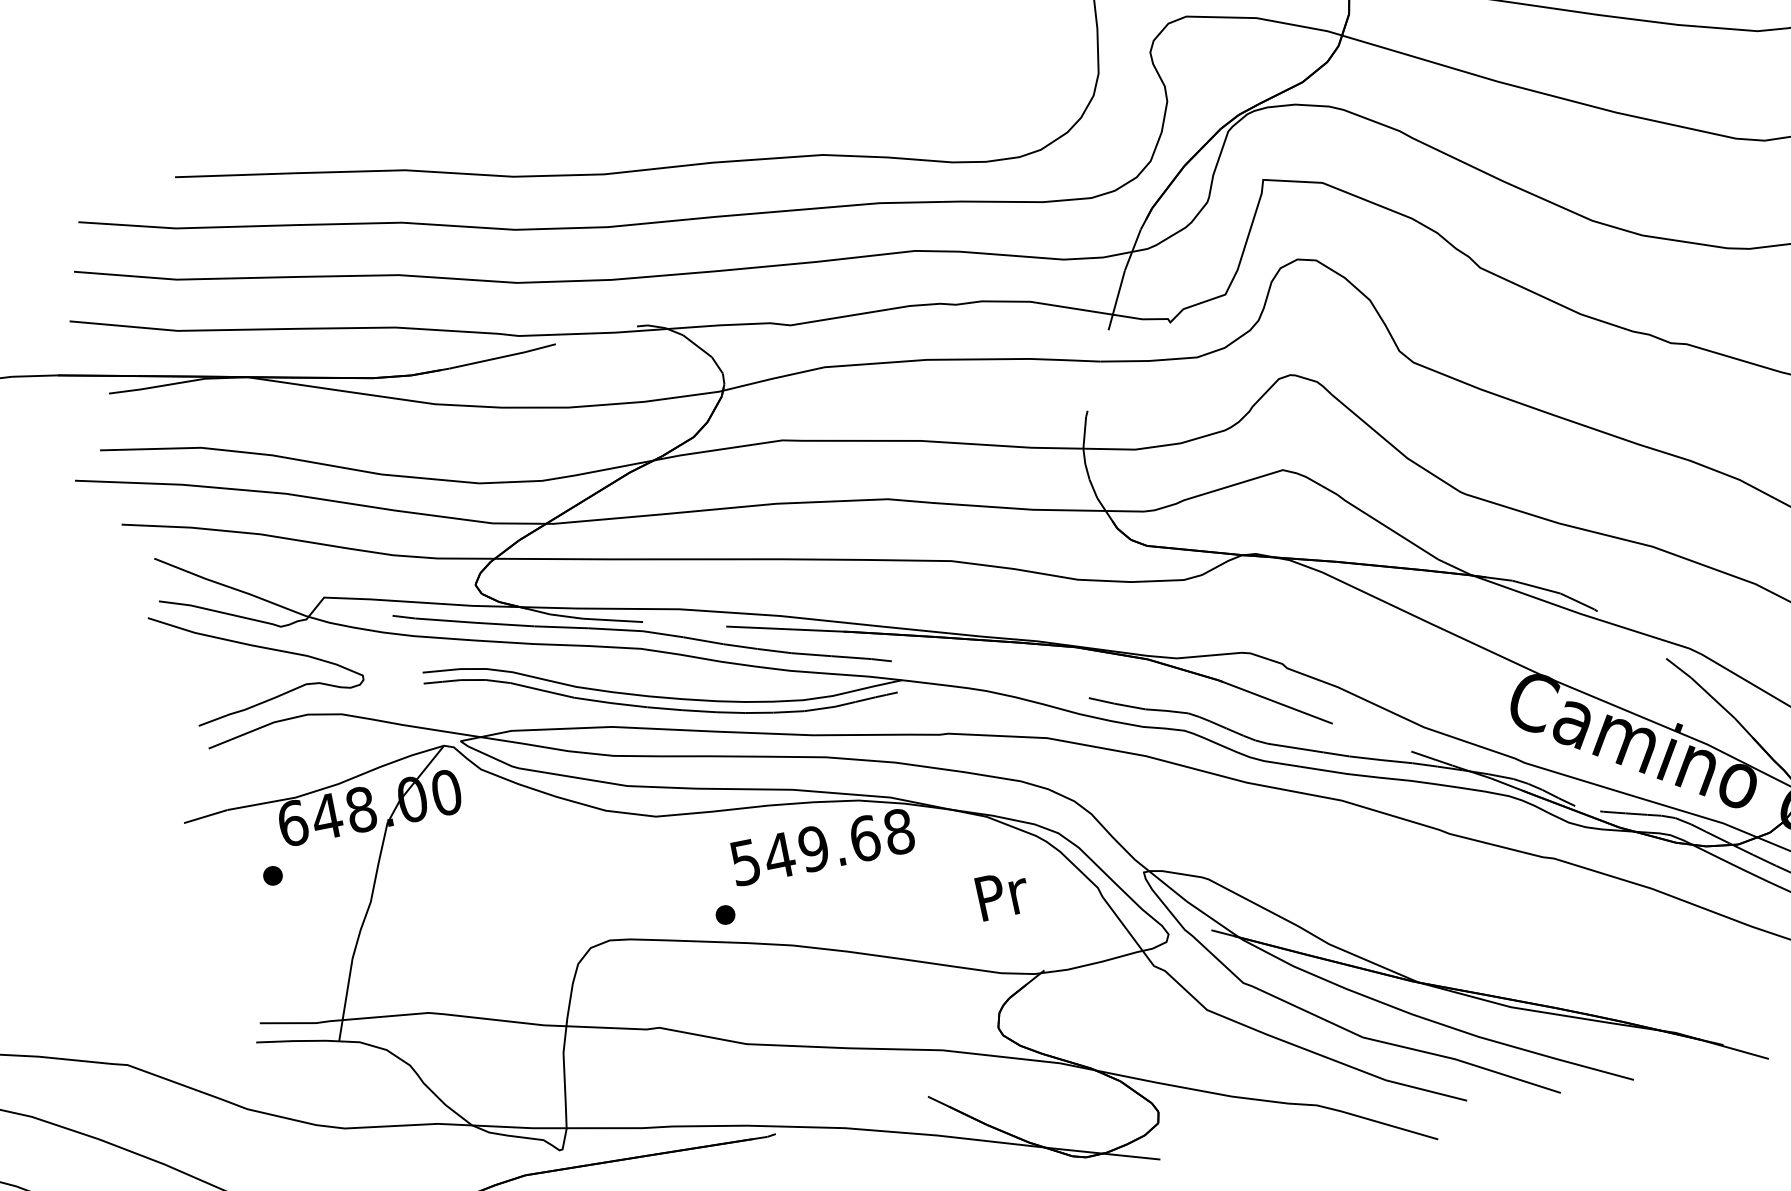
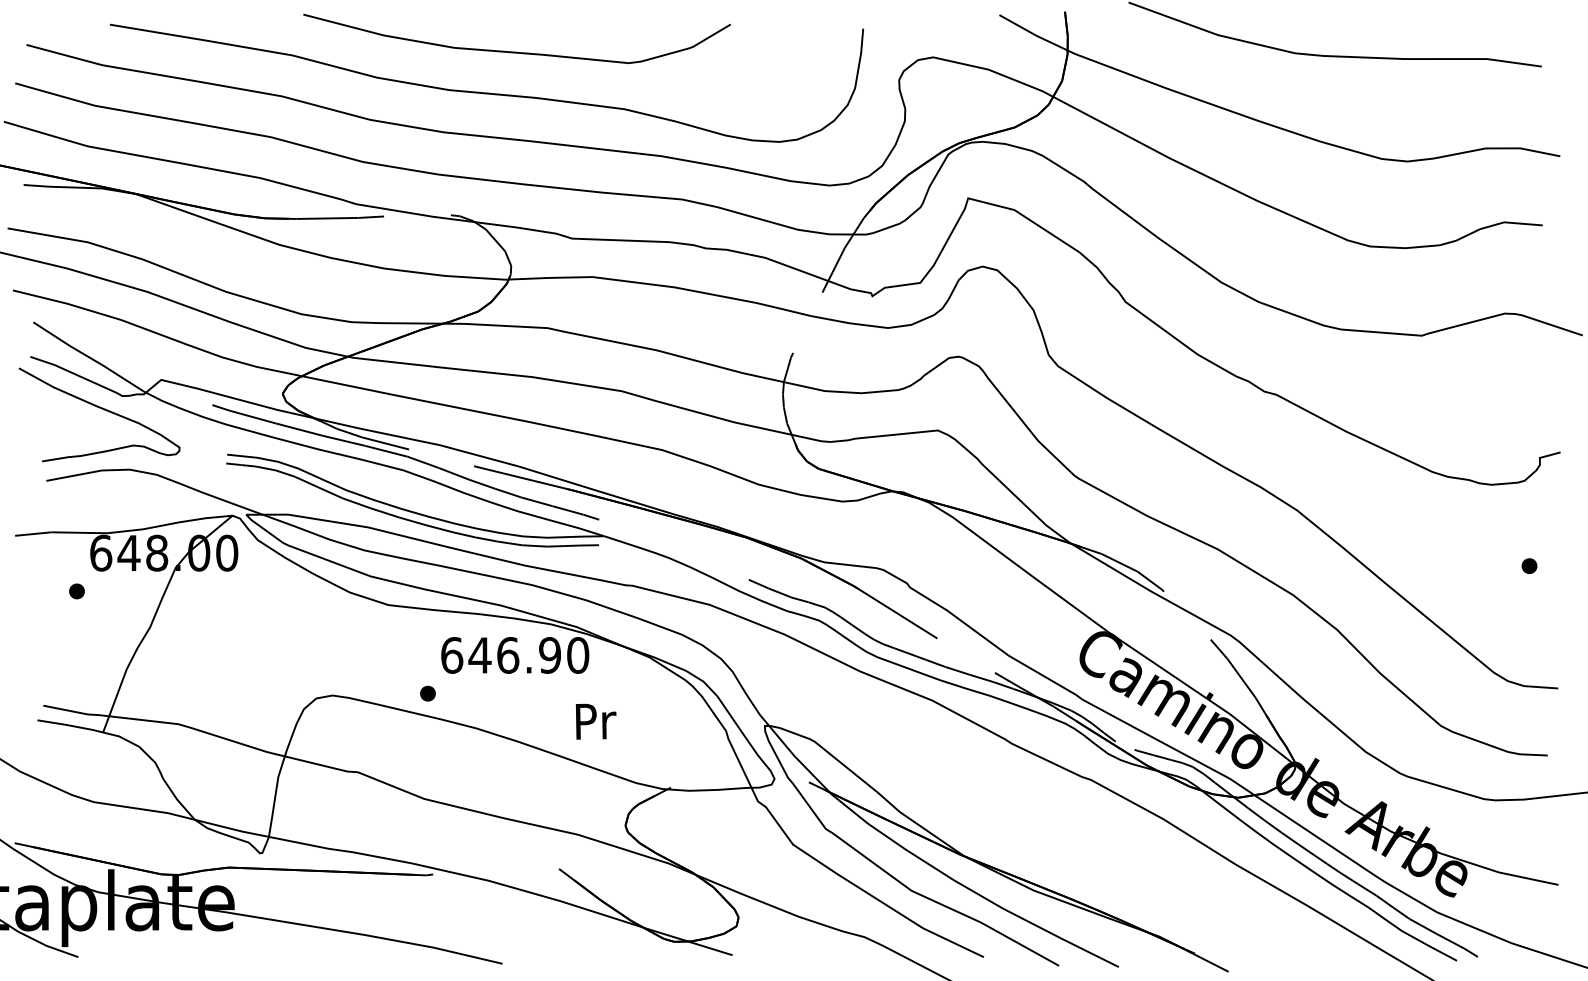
curve: (677, 110) -> (516, 51), added
text: (822, 847) -> (515, 655), 549.68 -> 646.90
text: (1002, 894) -> (595, 721), moved

